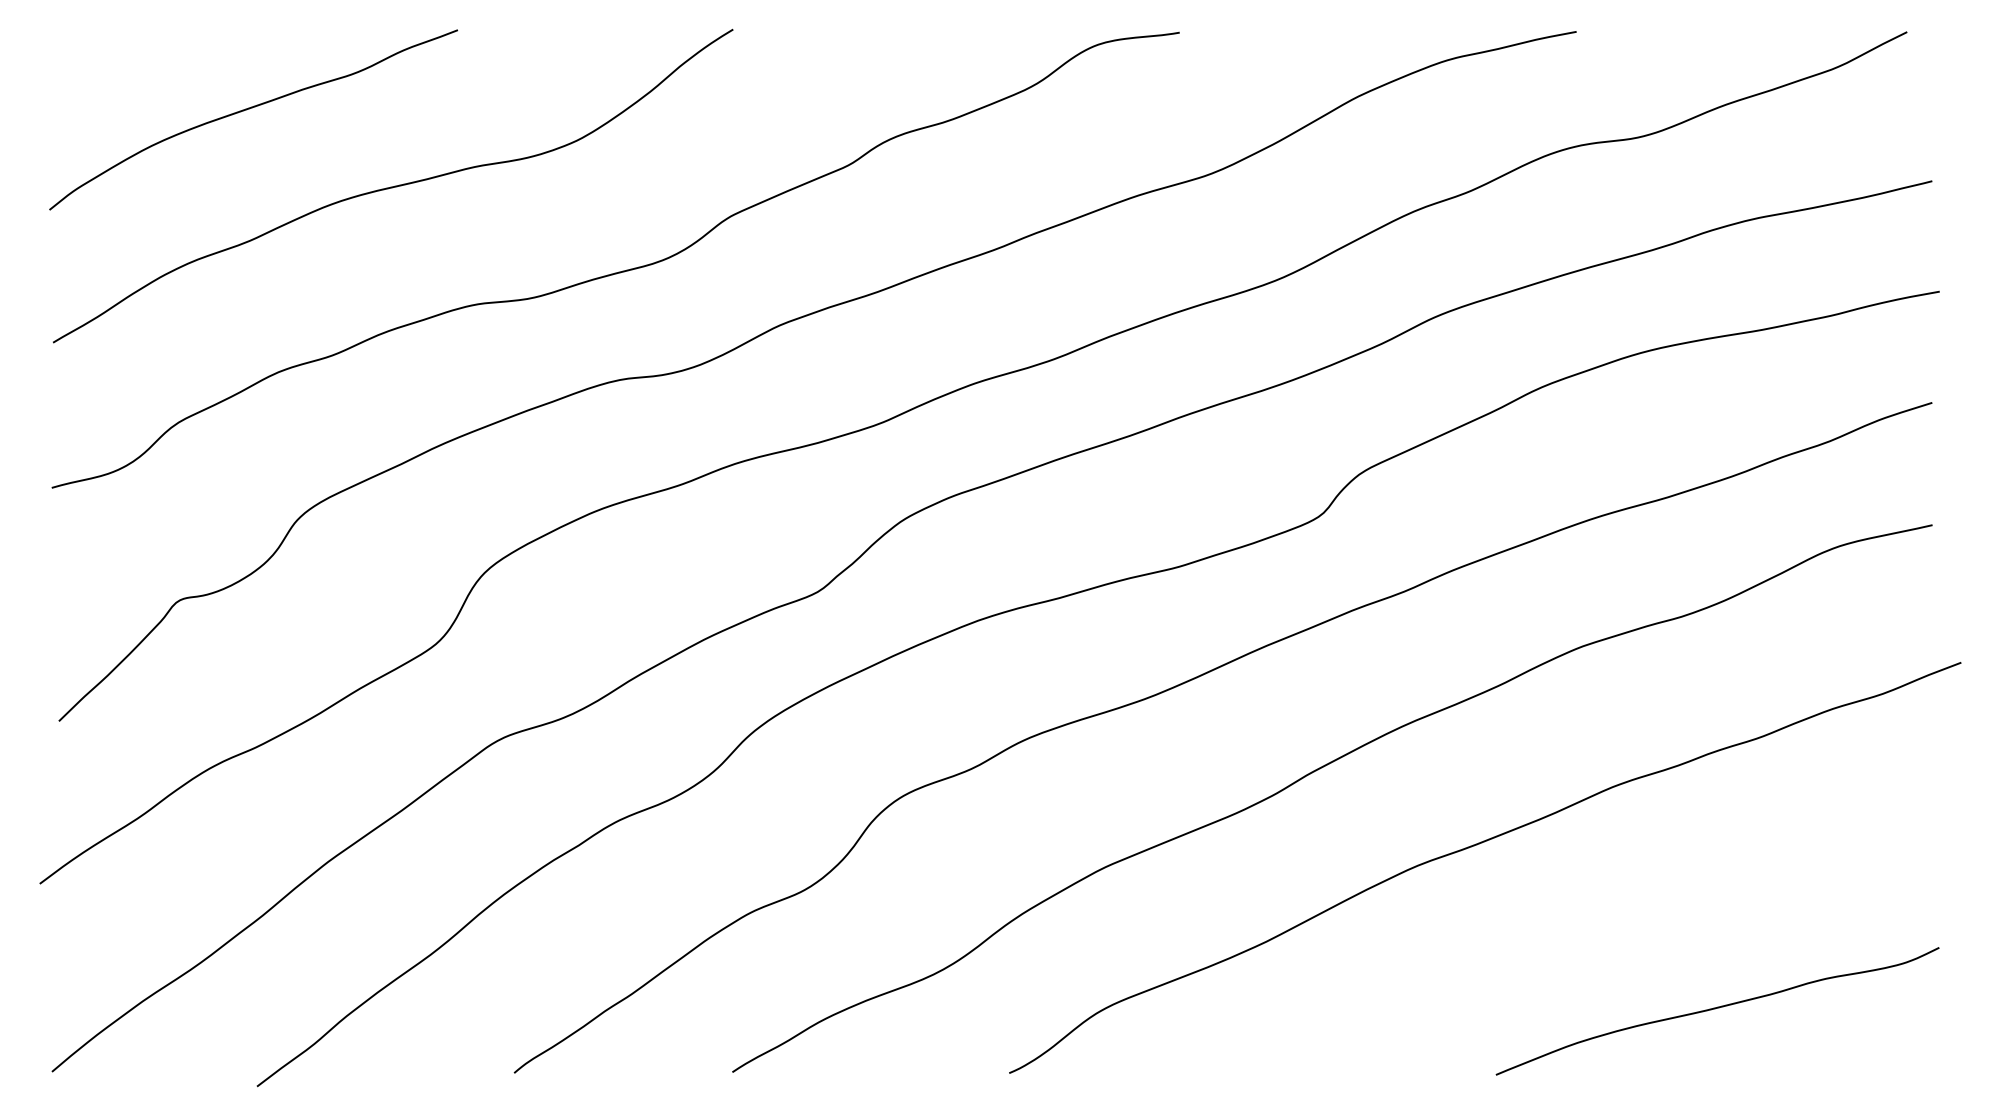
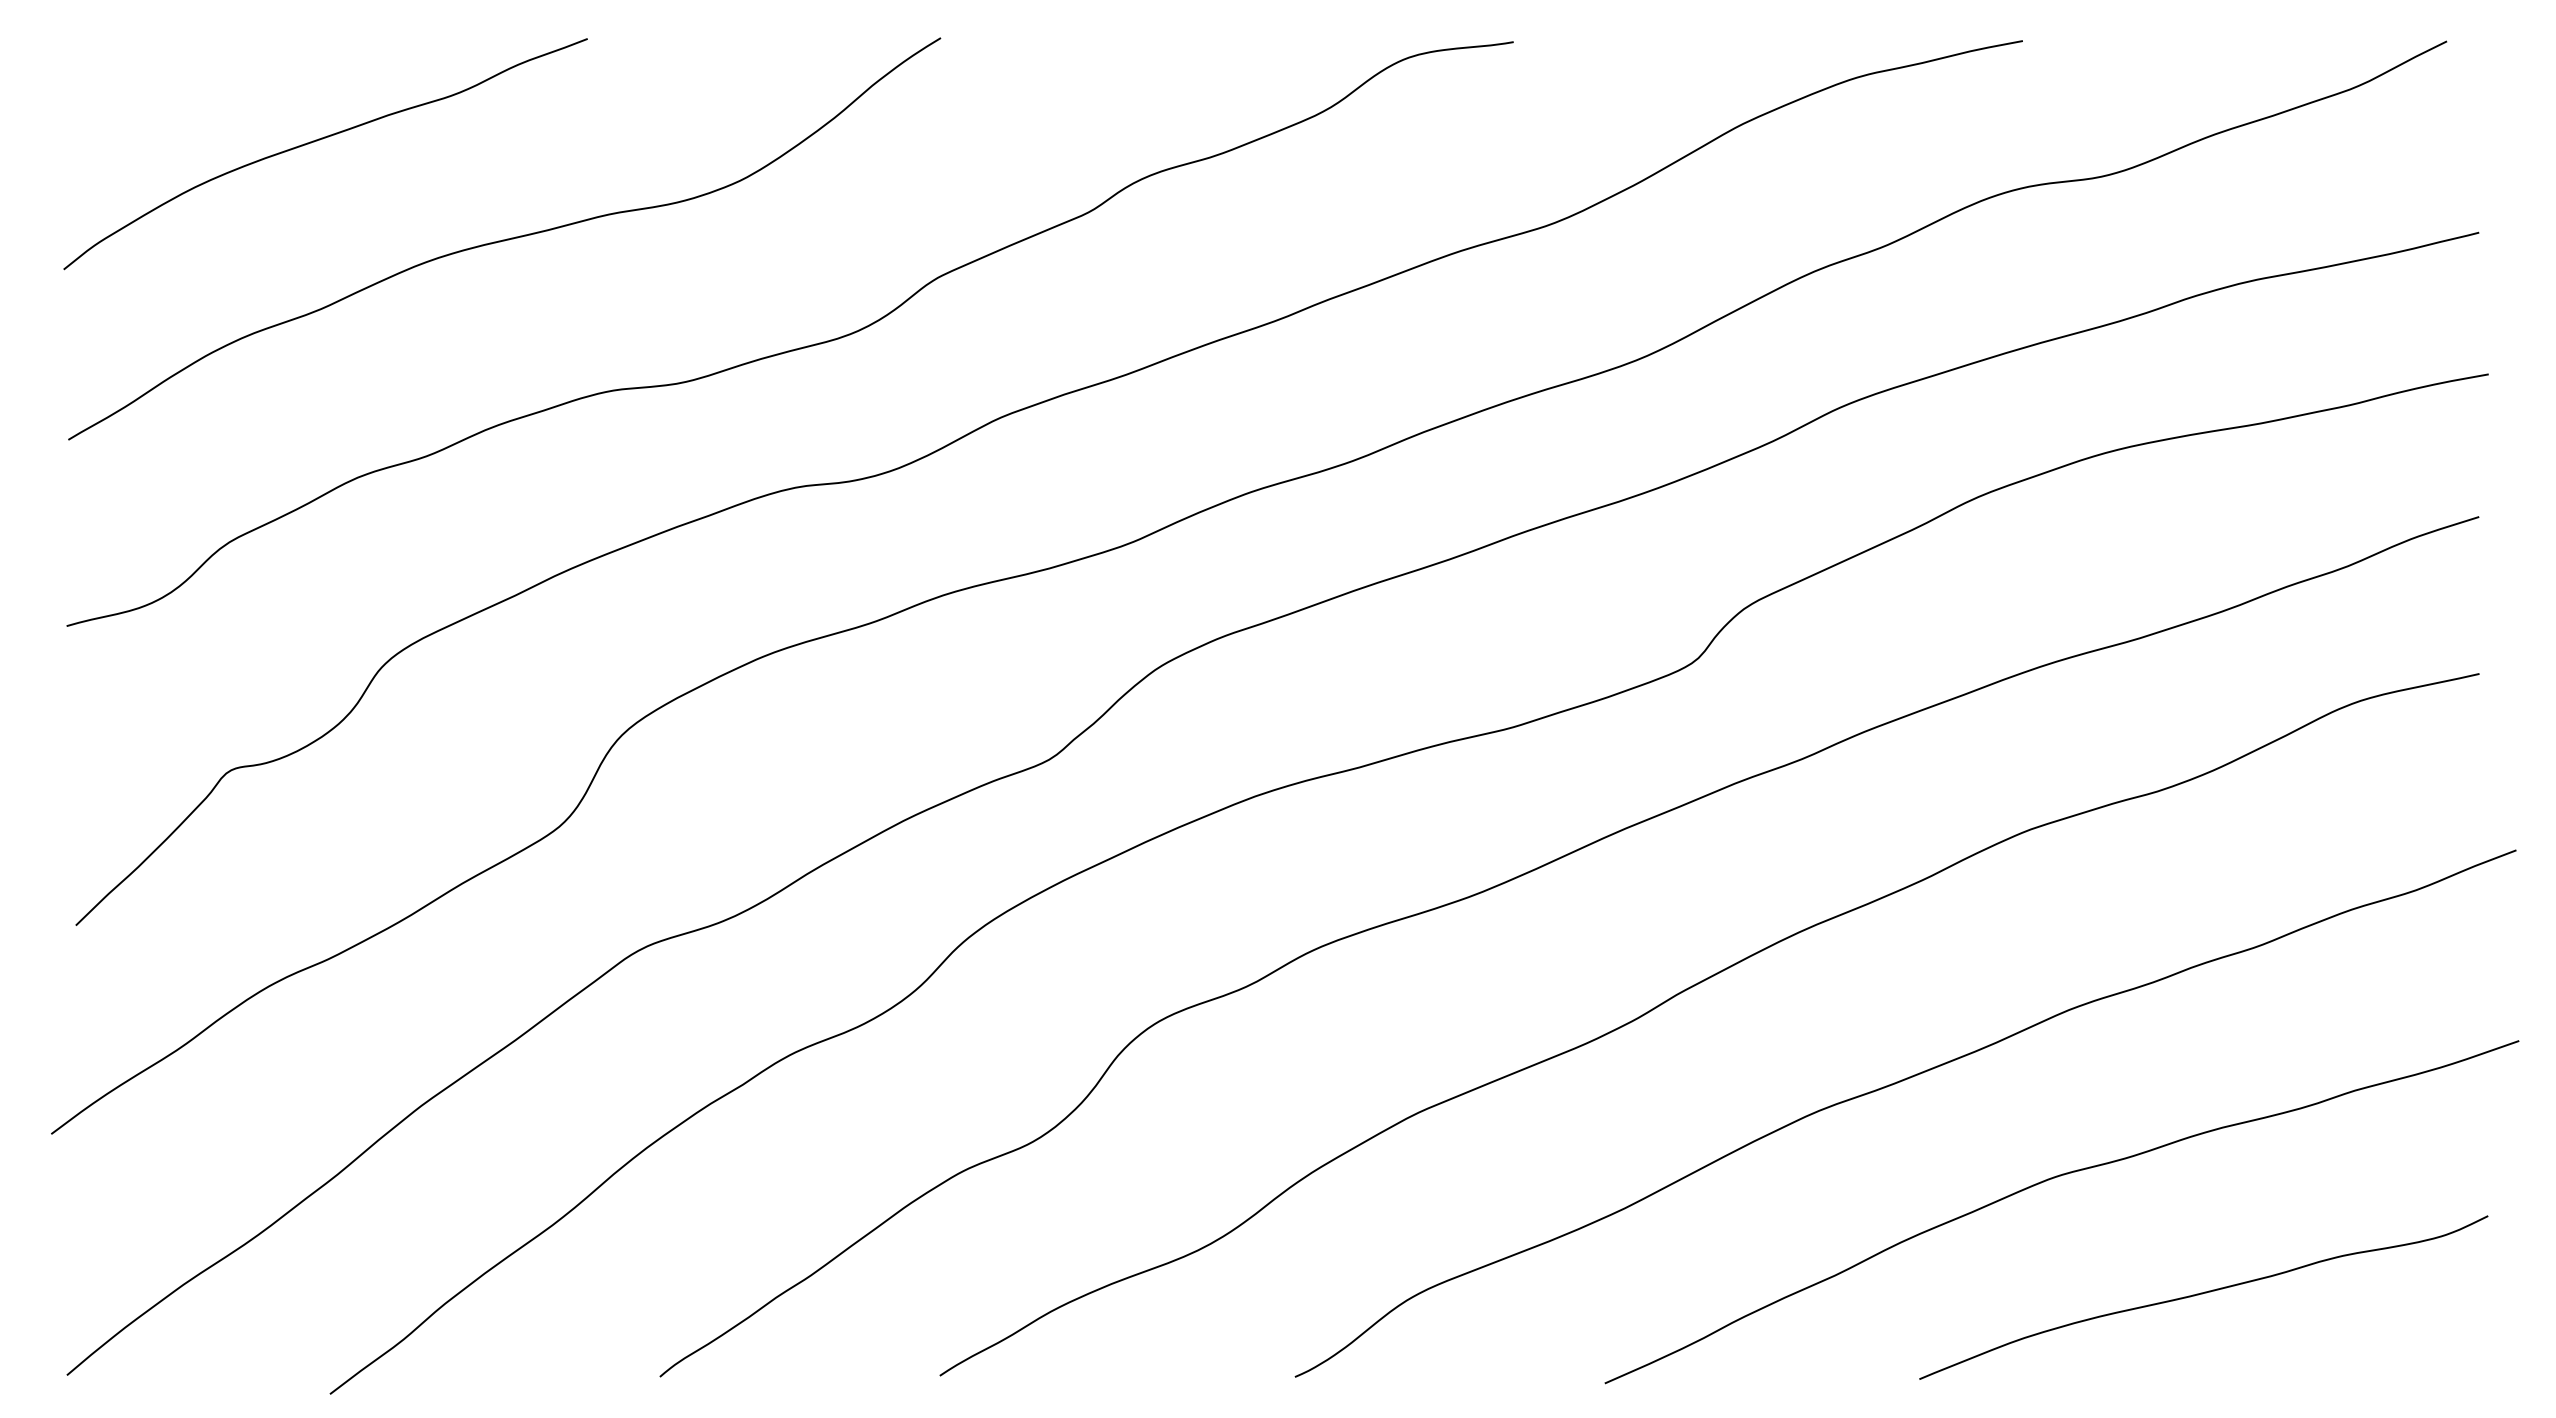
curve: (1599, 919) -> (2052, 1179), added

